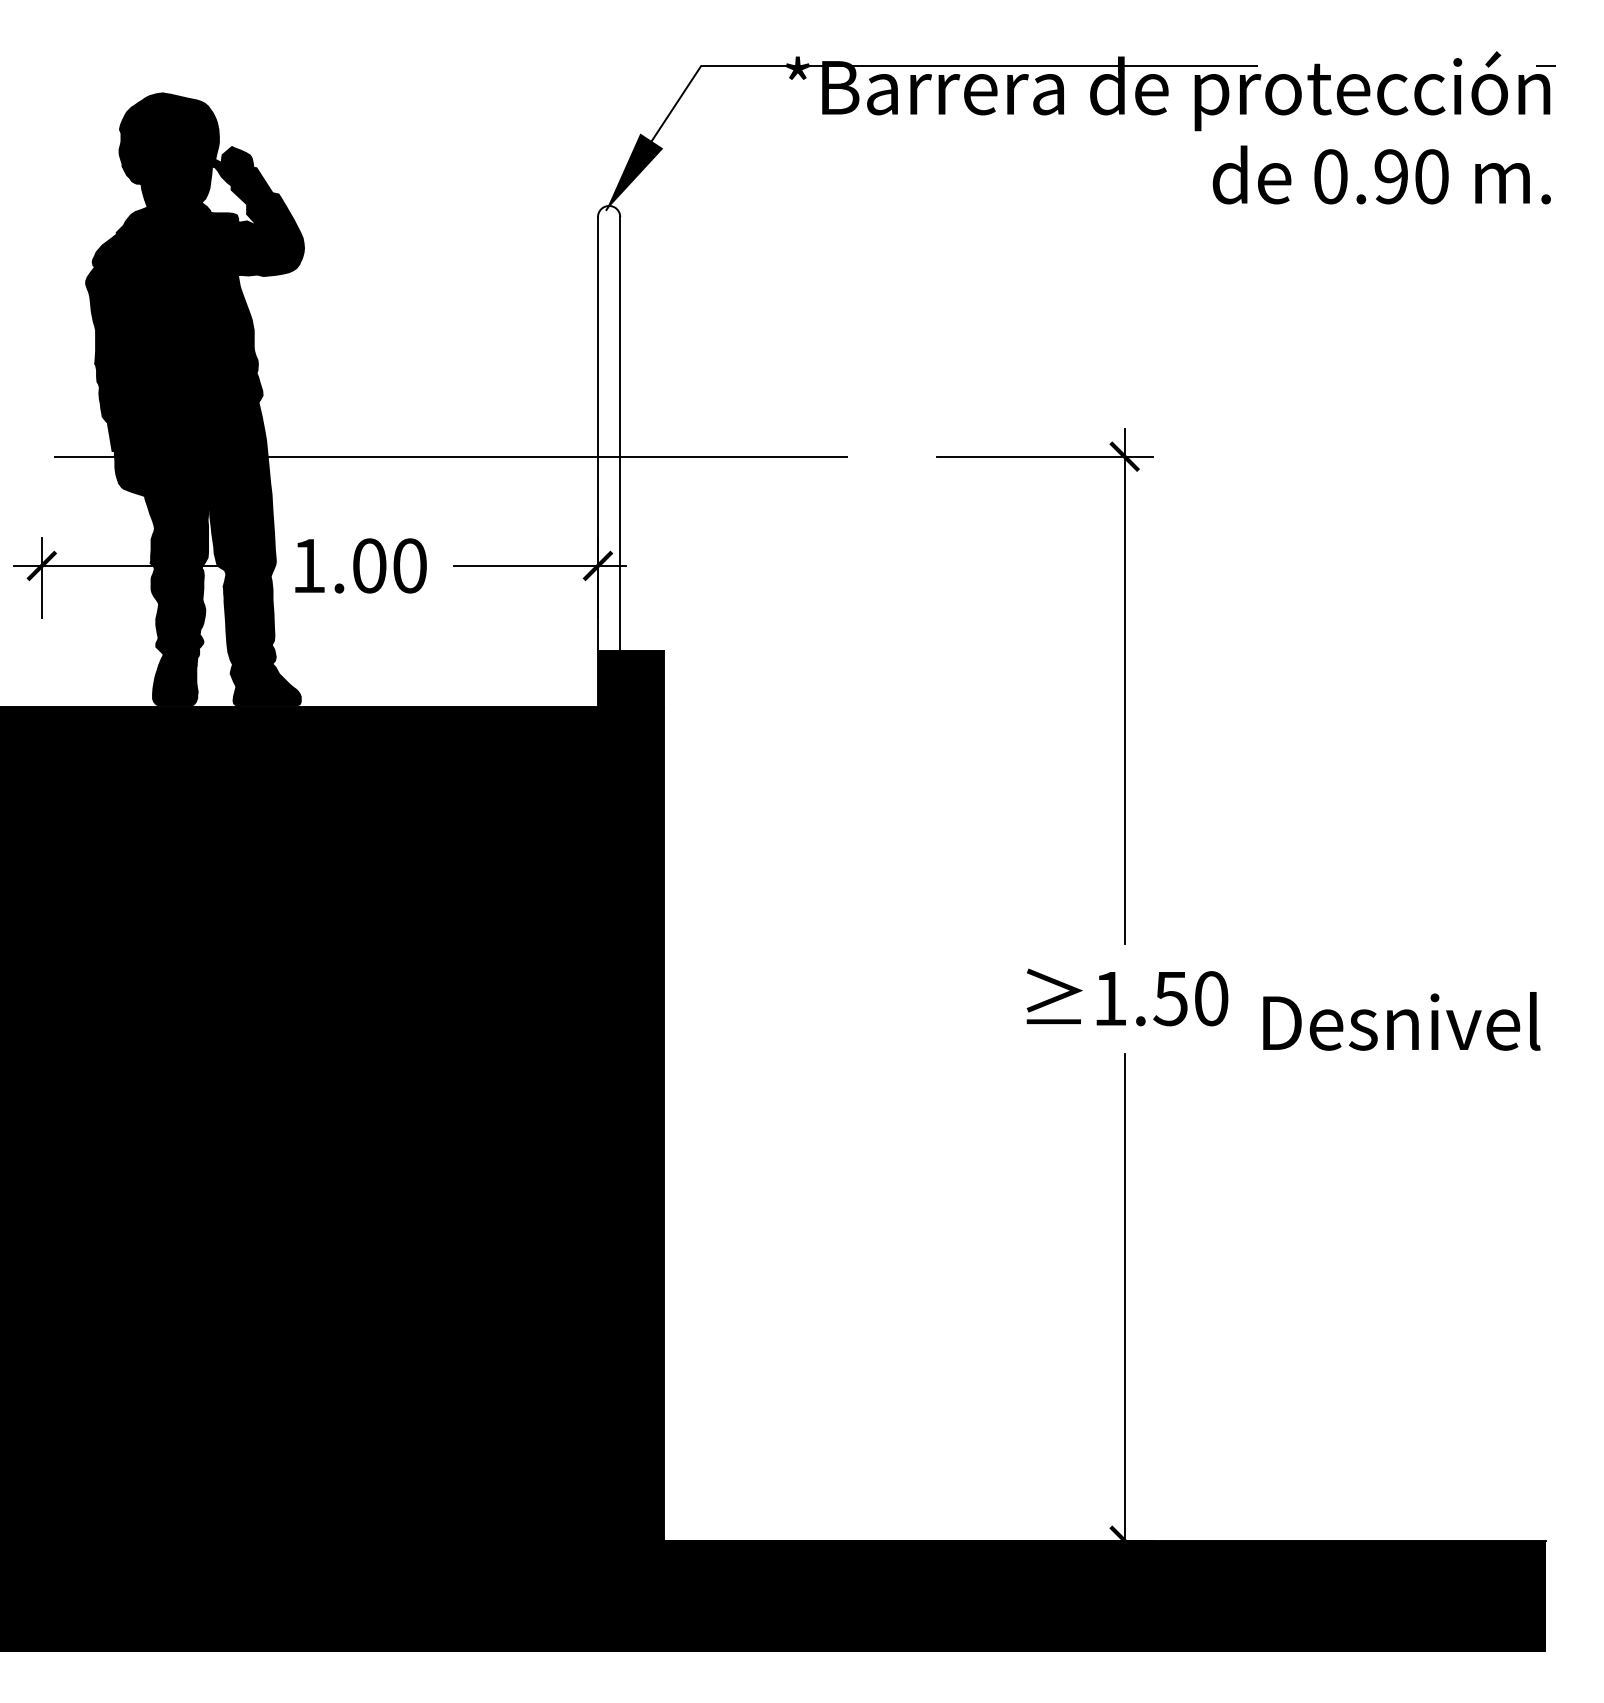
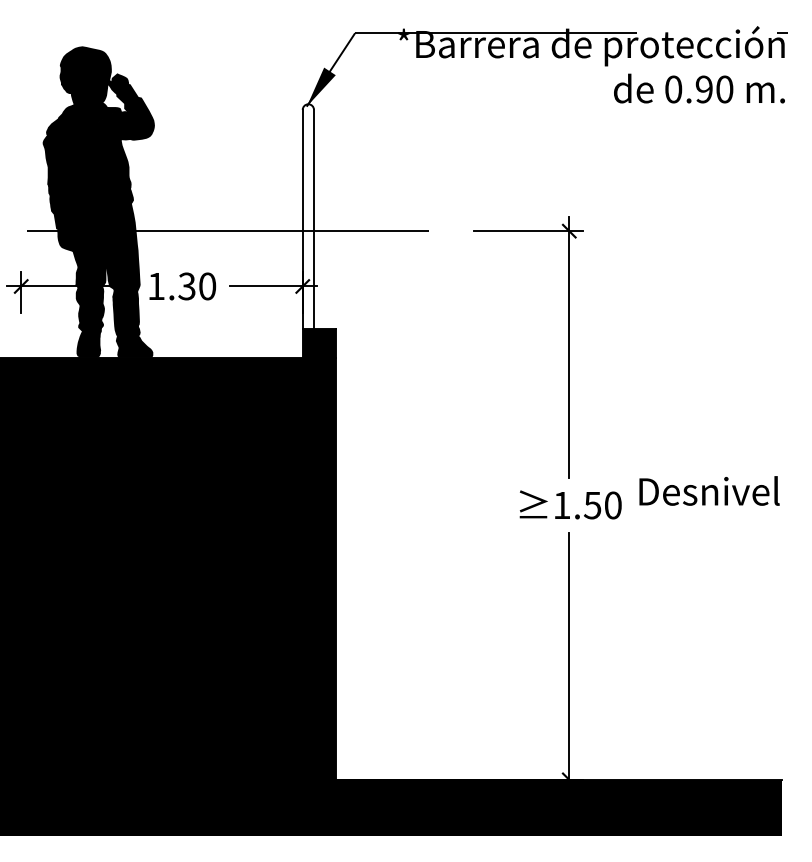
text: (368, 565) -> (186, 286), 1.00 -> 1.30
text: (1401, 1020) -> (709, 490), moved

